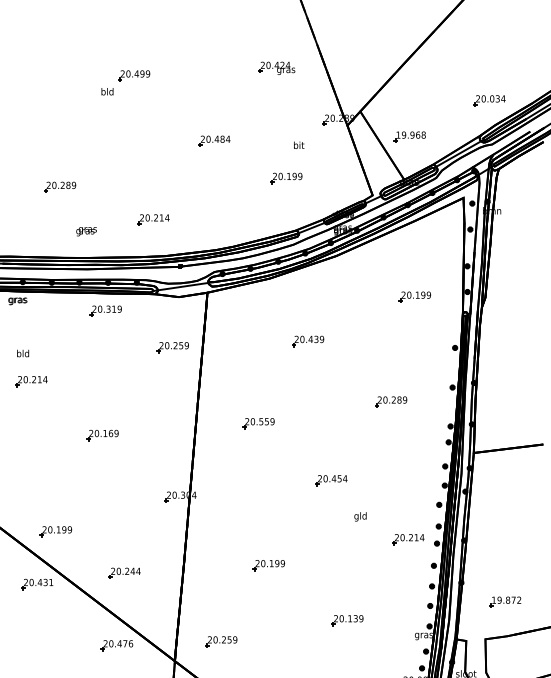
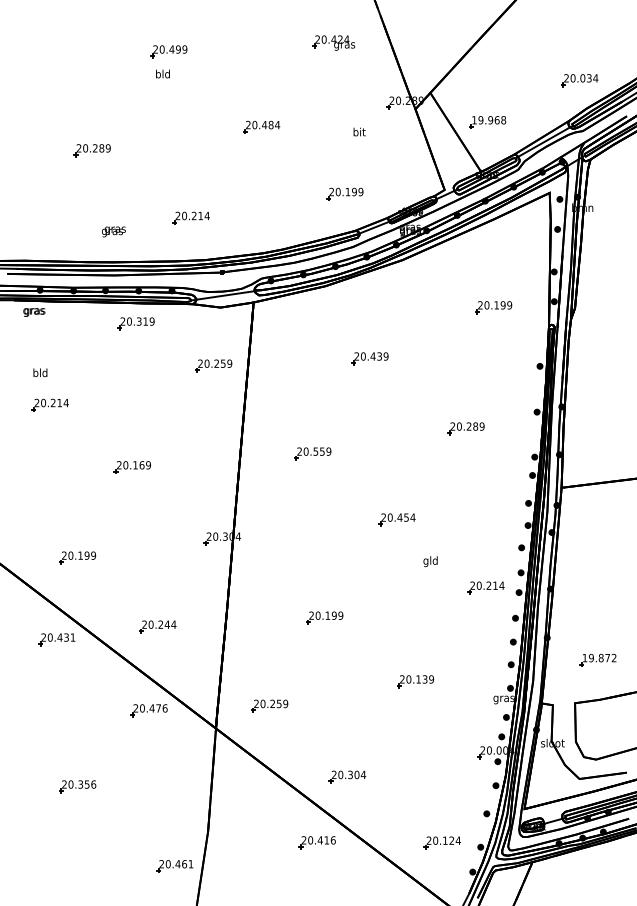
text: (107, 91) -> (162, 73), moved
part: (286, 177) -> (344, 193), moved
part: (59, 187) -> (91, 150), moved
part: (56, 531) -> (77, 557), moved

